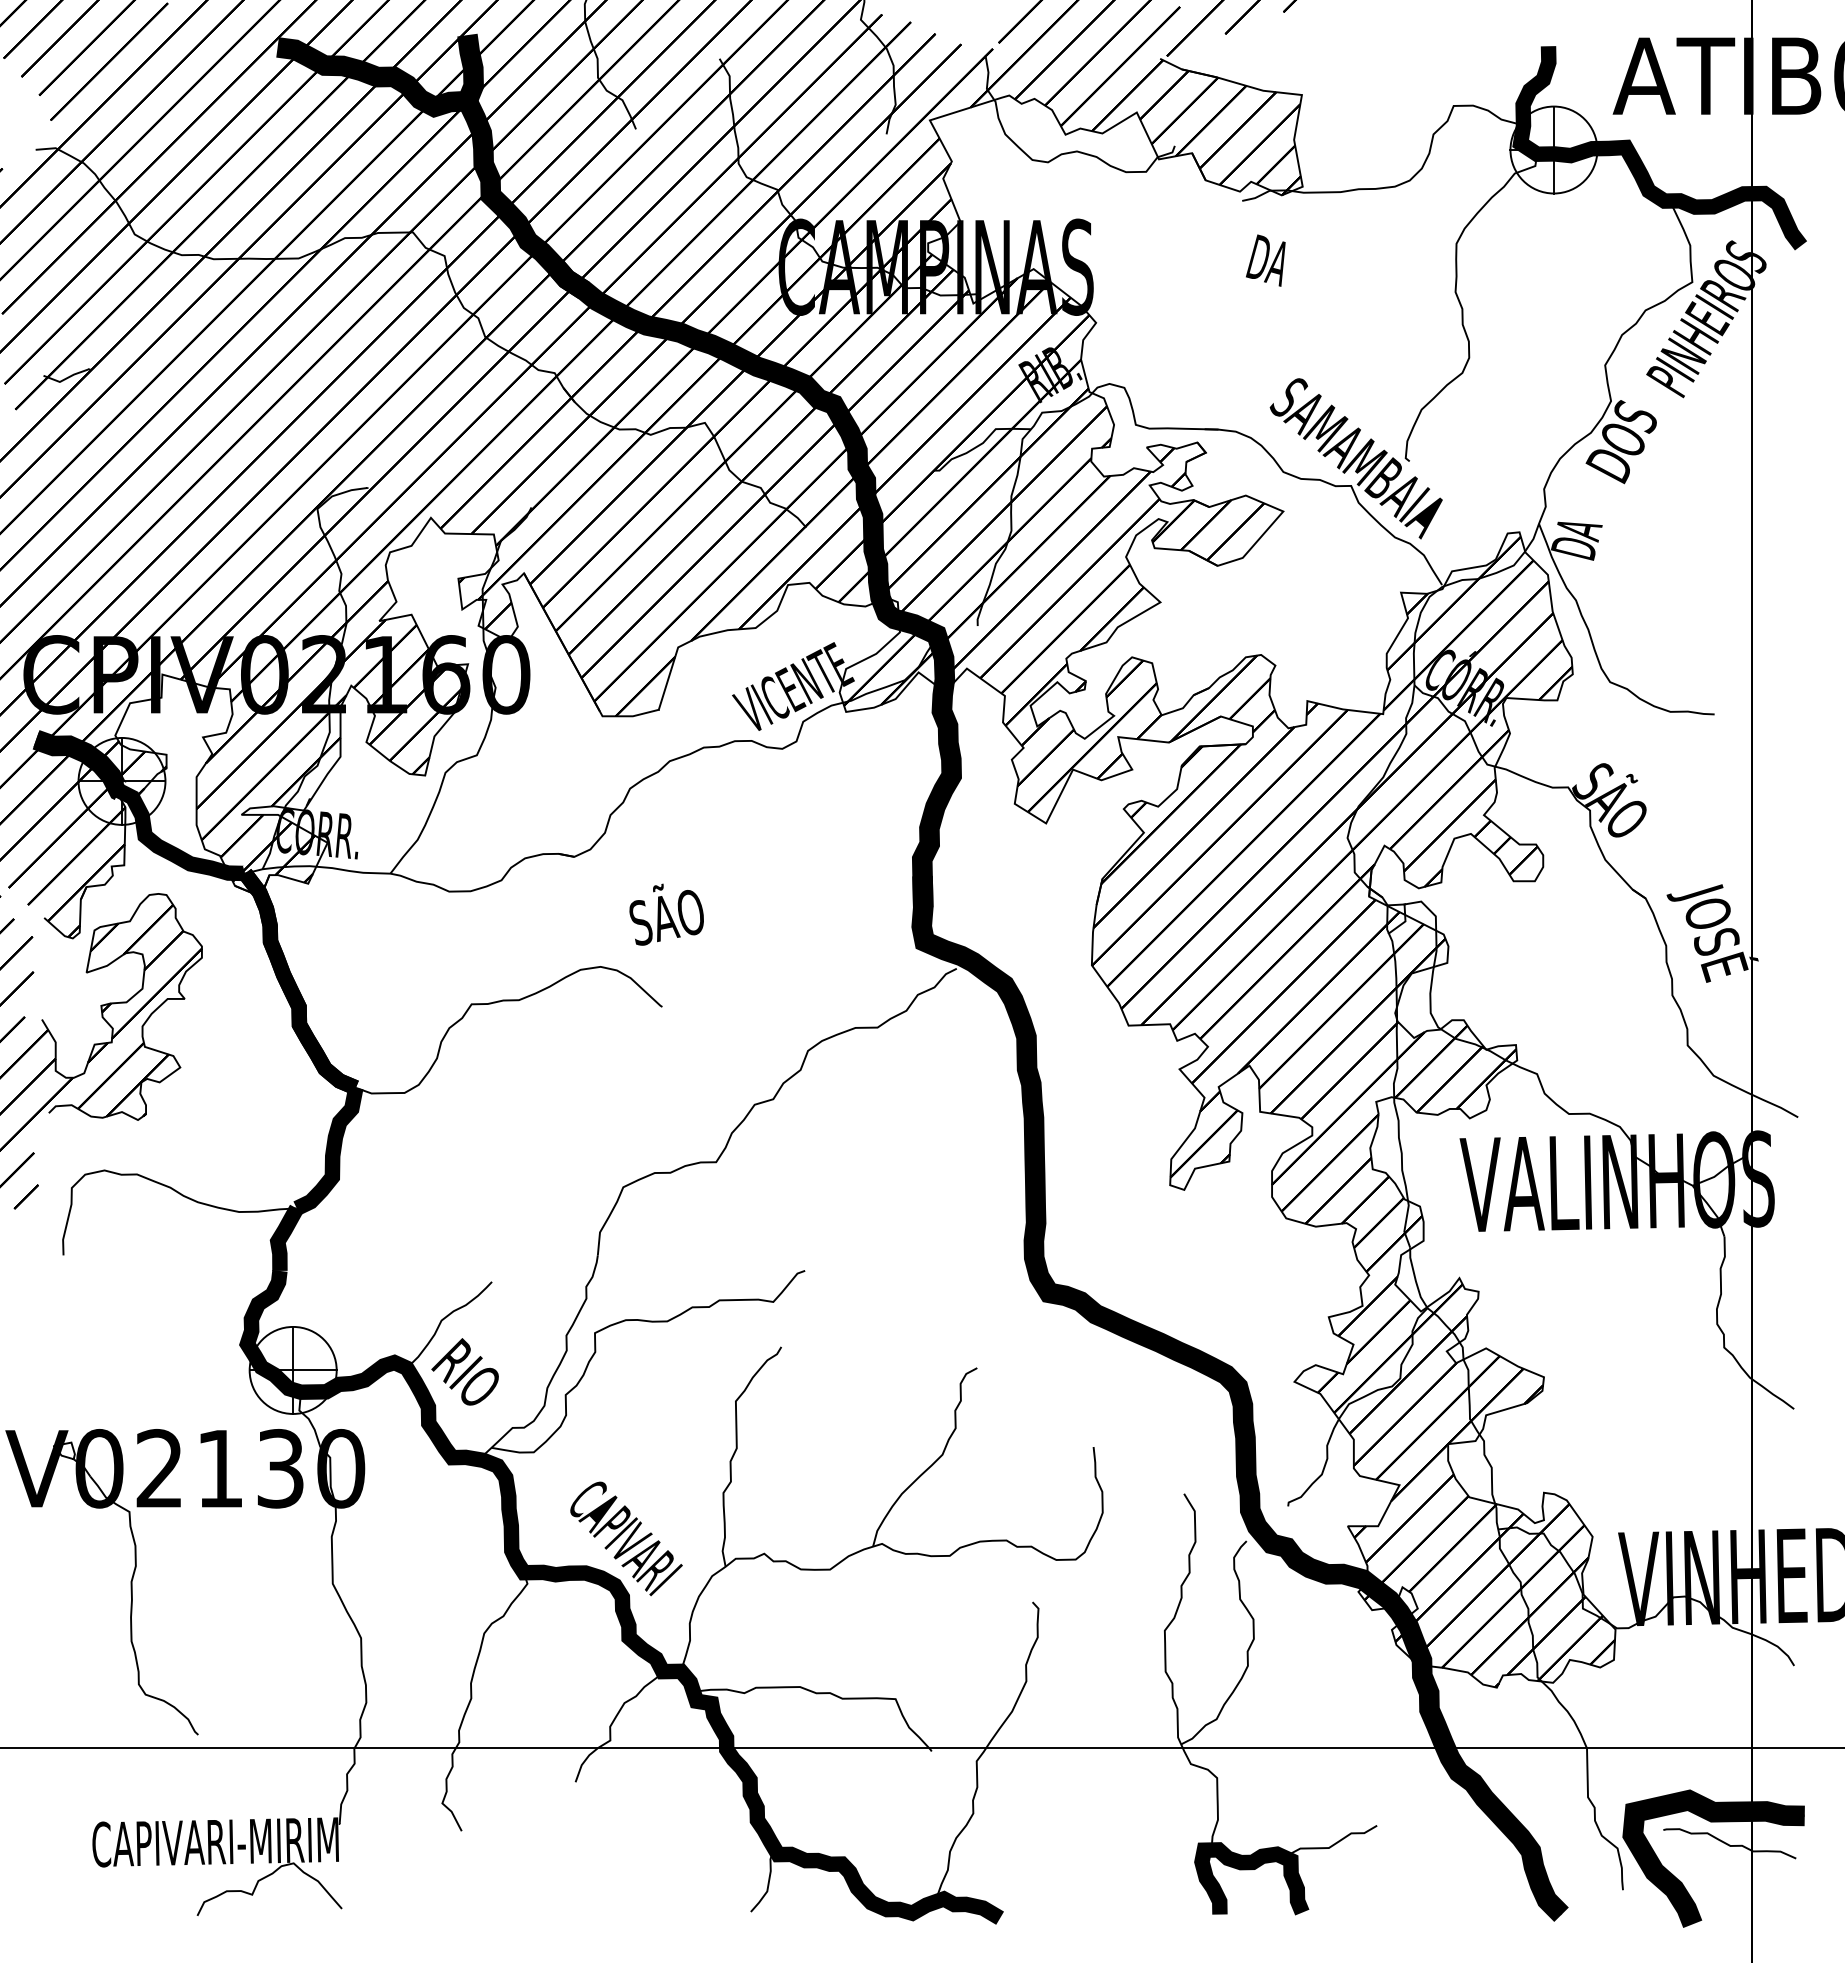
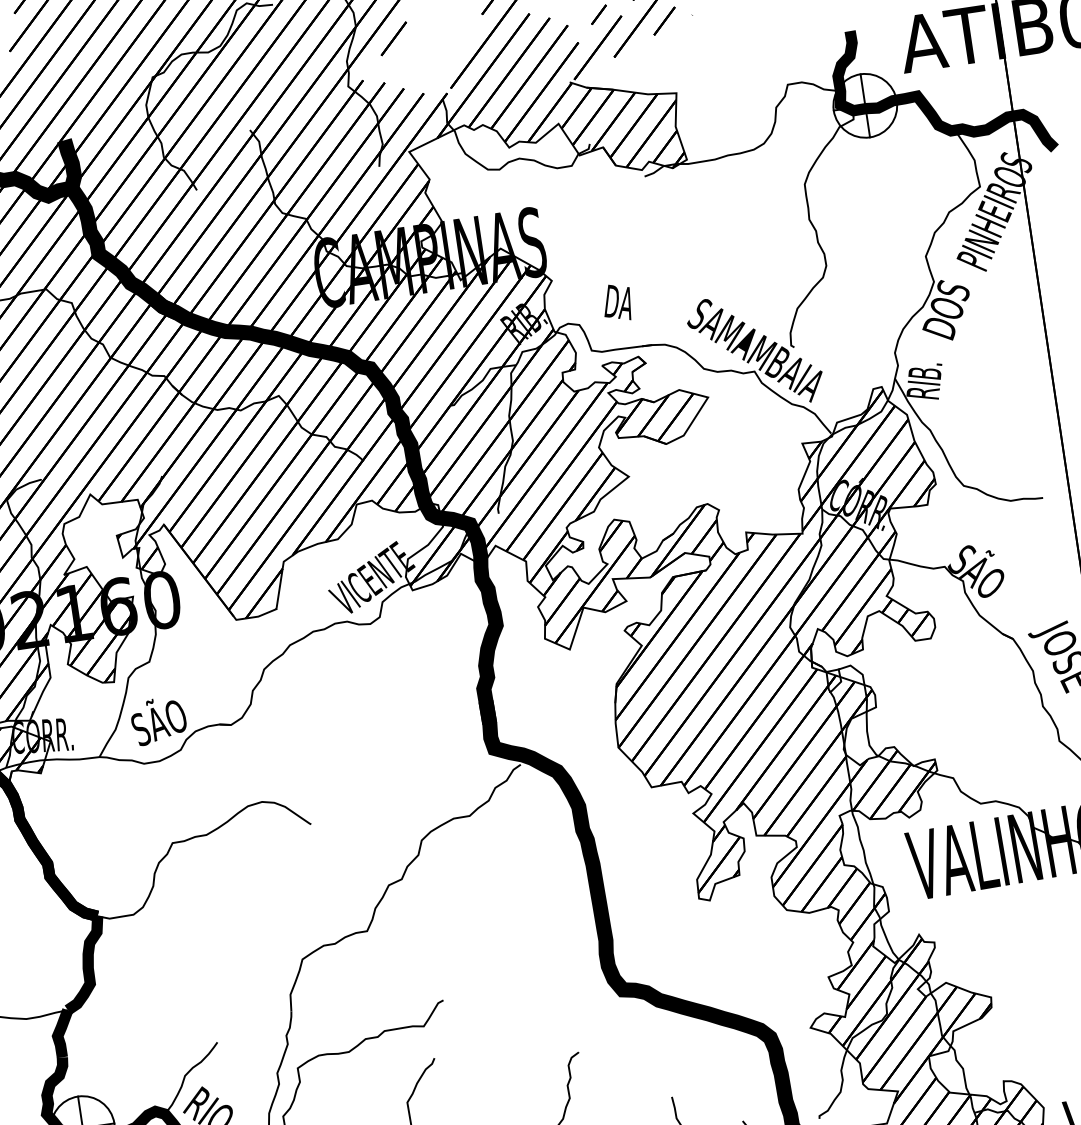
text: (1265, 260) -> (616, 302), moved
text: (1579, 534) -> (925, 382), DA -> RIB.
text: (666, 914) -> (158, 720), moved

